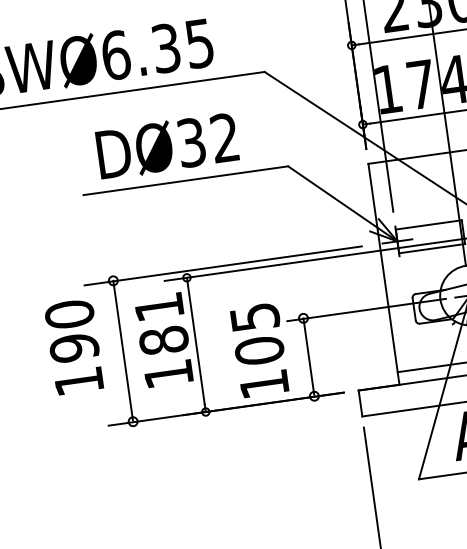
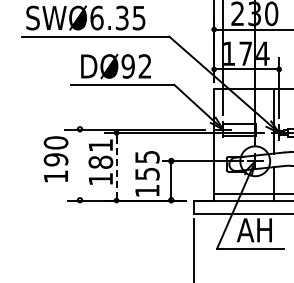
text: (190, 142) -> (127, 66), DØ32 -> DØ92
line: (196, 346) -> (116, 167), solid -> dashed
text: (259, 349) -> (147, 173), 105 -> 155
line: (122, 350) -> (79, 164), removed

